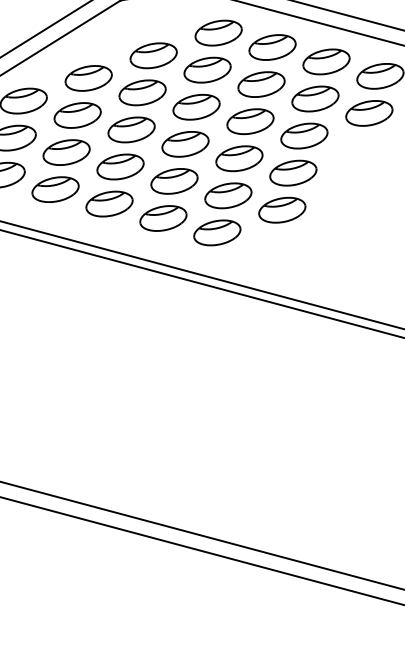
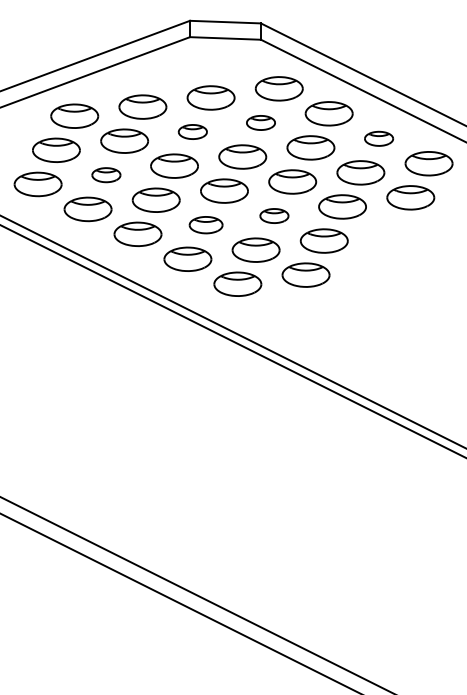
part: (325, 61) -> (378, 138), size x0.6
part: (207, 69) -> (260, 122), size x0.6
part: (142, 92) -> (192, 131), size x0.6
part: (66, 151) -> (106, 174), size x0.6
part: (239, 158) -> (274, 215), size x0.6
part: (173, 180) -> (205, 224), size x0.7

